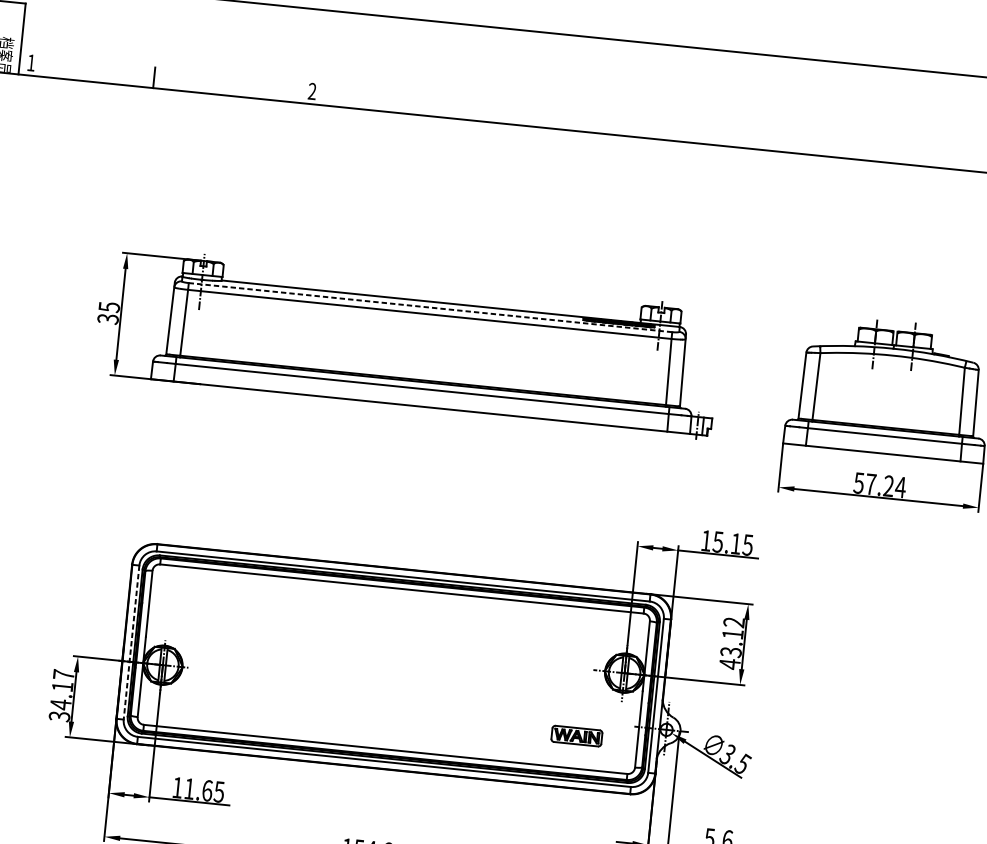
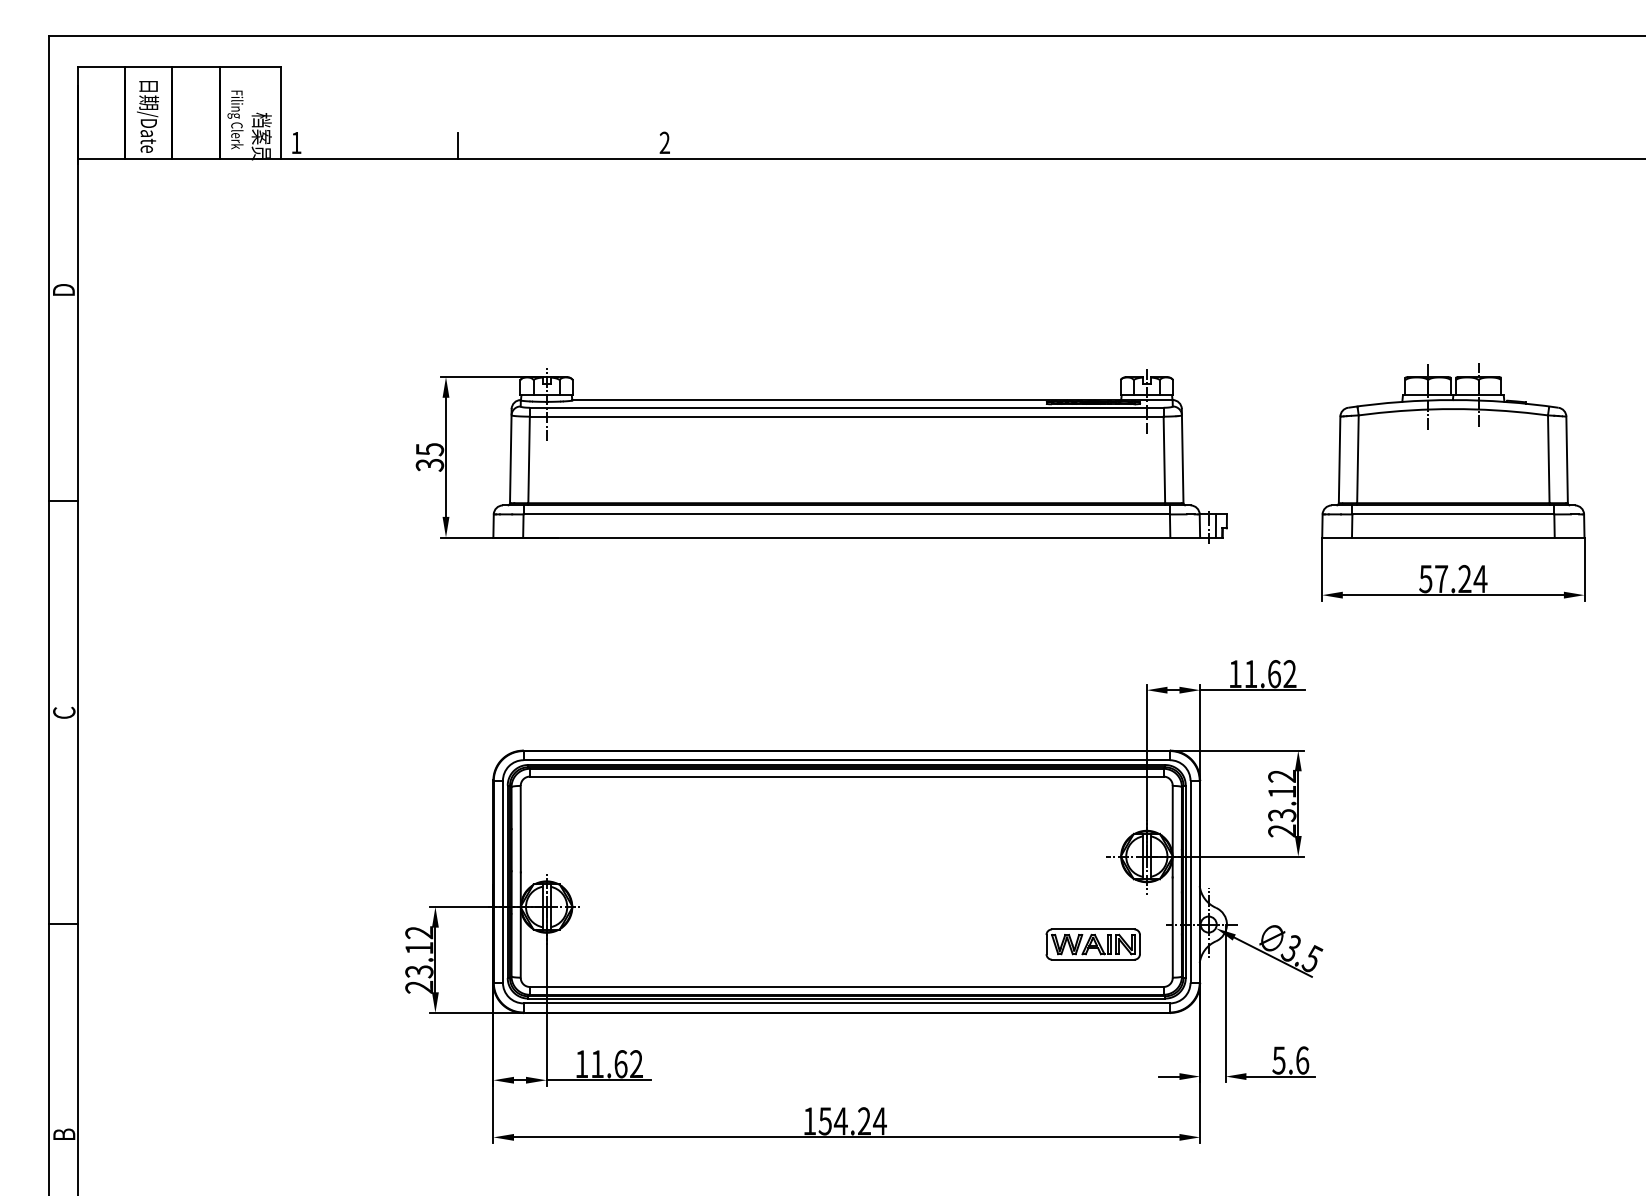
line: (430, 307) -> (846, 407), dashed -> solid
text: (733, 543) -> (1270, 674), 15.15 -> 11.62
line: (131, 642) -> (502, 881), dashed -> solid
text: (729, 664) -> (1281, 831), 43.12 -> 23.12
text: (61, 696) -> (419, 960), 34.17 -> 23.12
part: (576, 736) -> (1092, 944), size x1.43
text: (218, 792) -> (635, 1064), 11.65 -> 11.62

